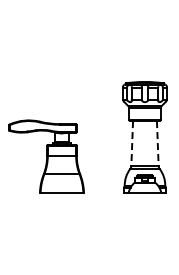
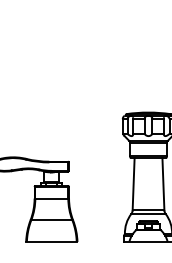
line: (132, 144) -> (133, 185), dashed -> solid
line: (157, 144) -> (163, 185), dashed -> solid

